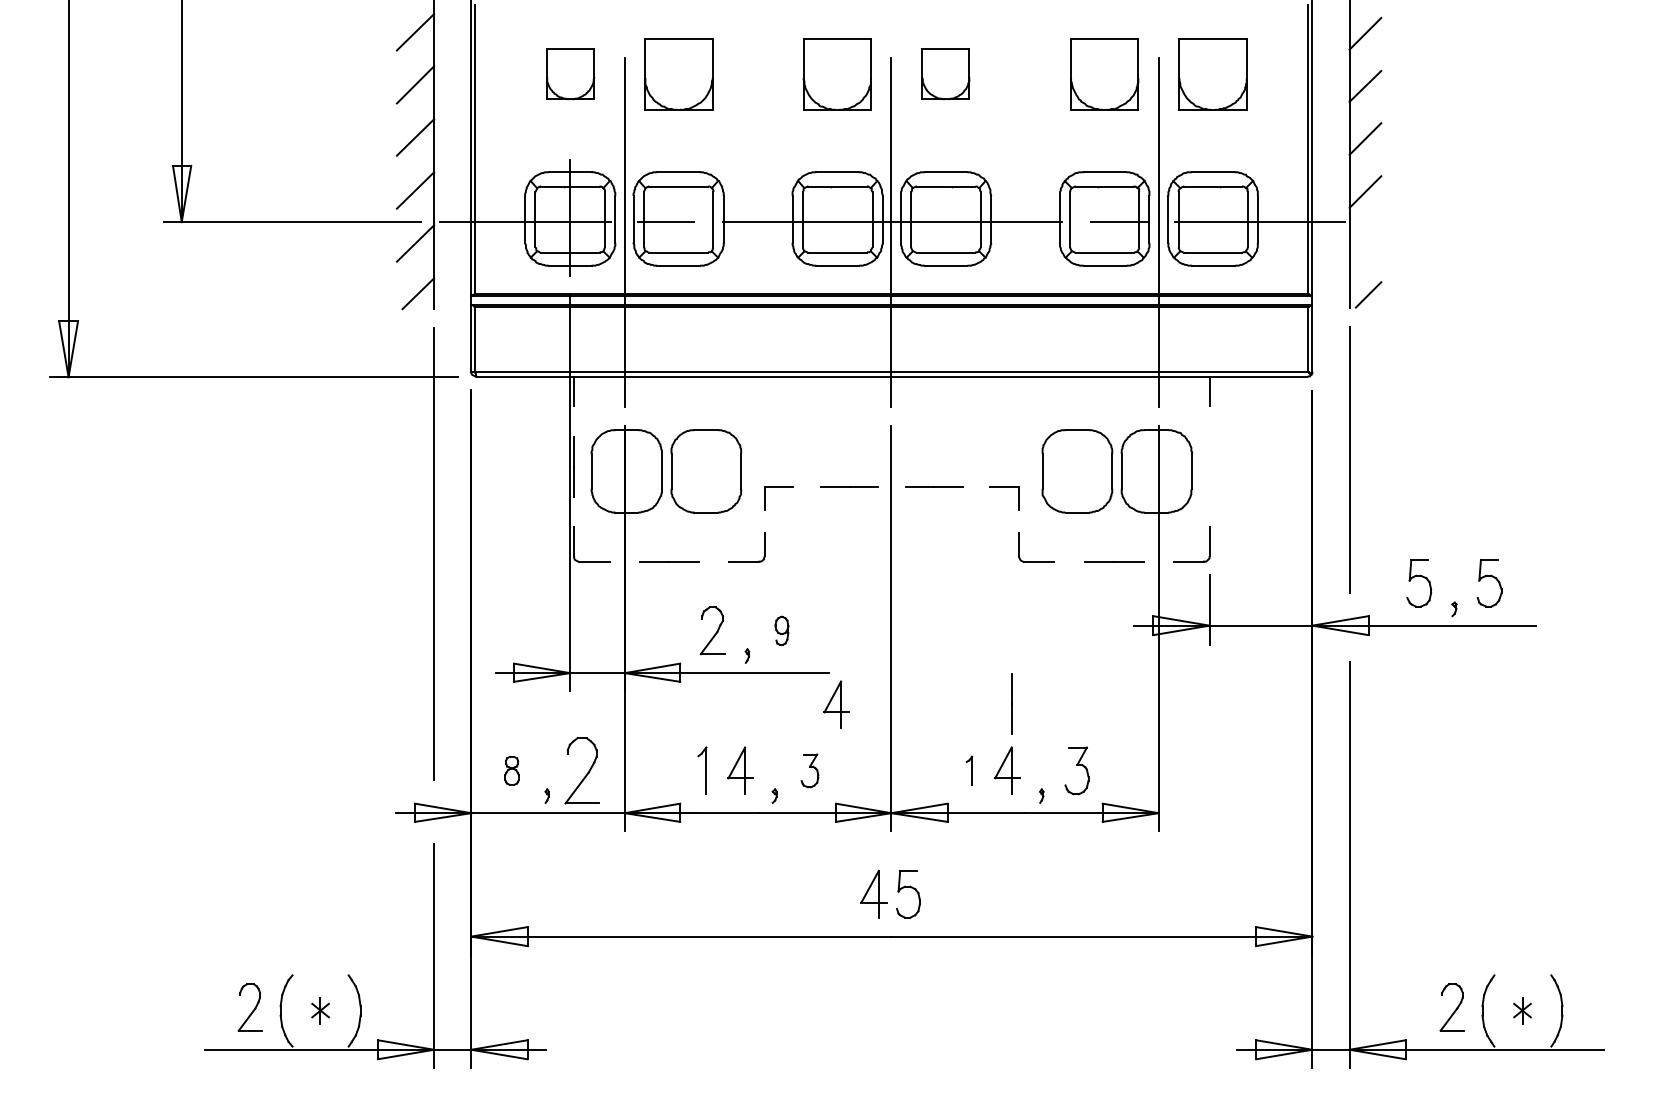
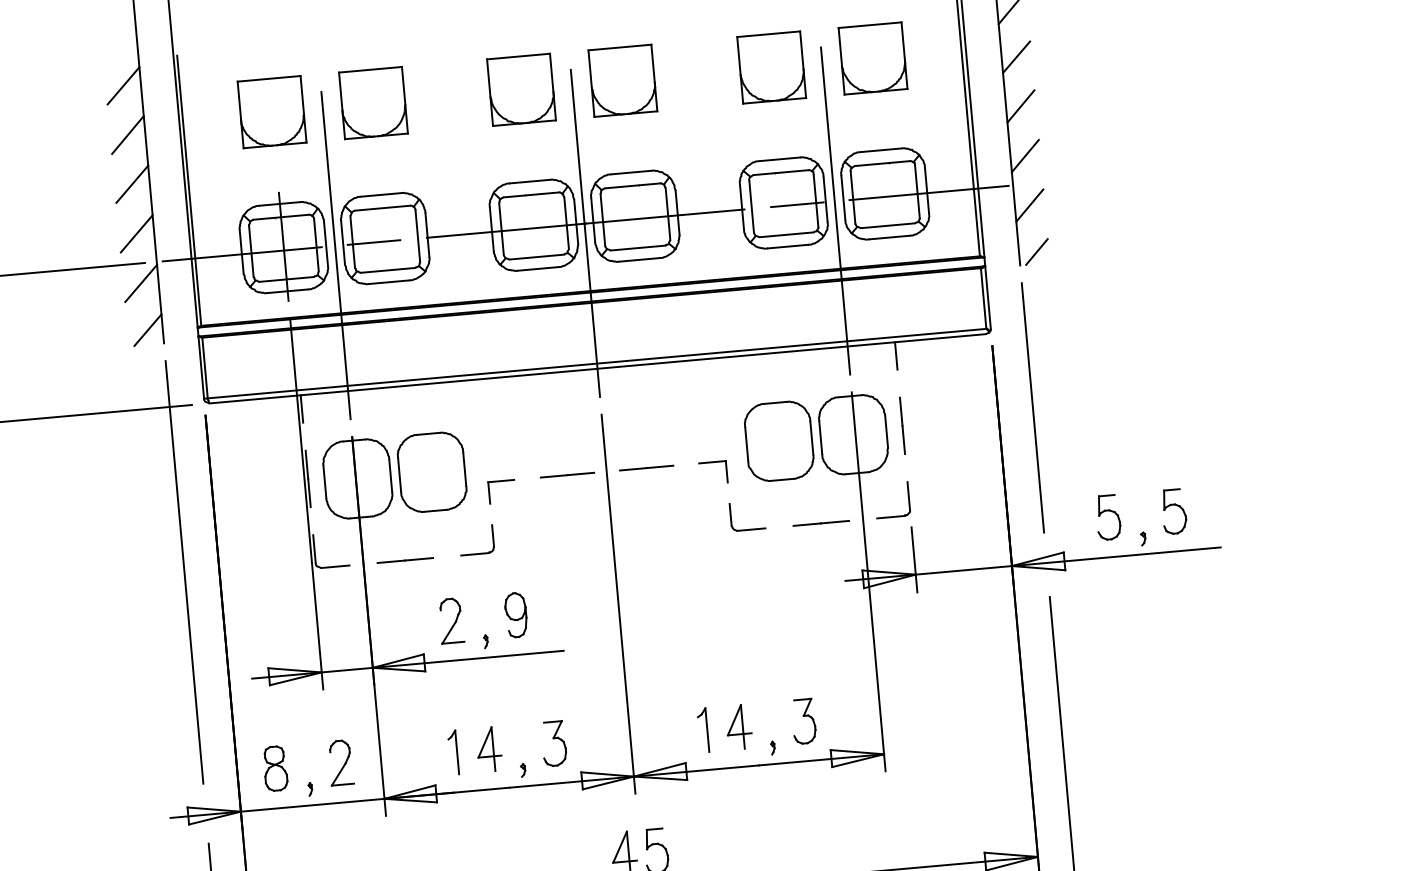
part: (570, 74) -> (272, 112), size x1.43
part: (945, 74) -> (622, 81), size x1.43
line: (1365, 244) -> (1029, 205), added
part: (781, 630) -> (515, 614), size x1.67
line: (1011, 703) -> (902, 425), moved
part: (836, 704) -> (573, 679), removed
part: (511, 770) -> (274, 768), size x1.67
part: (581, 770) -> (340, 762), size x0.71
part: (809, 770) -> (553, 743), size x1.43
part: (969, 770) -> (703, 730), size x1.67

